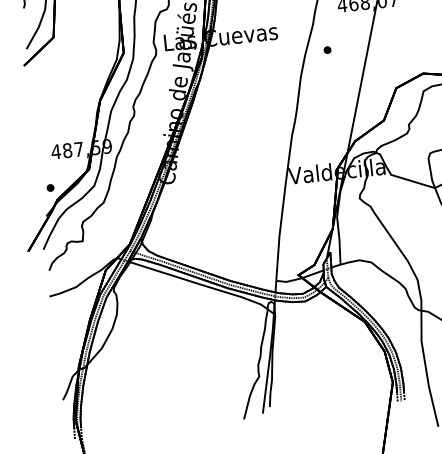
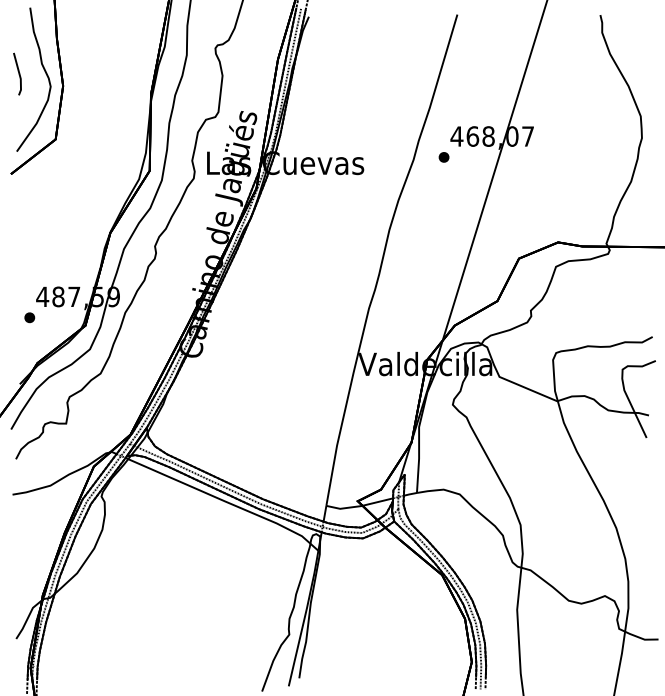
part: (327, 50) -> (443, 157), moved
part: (50, 187) -> (29, 317), moved

